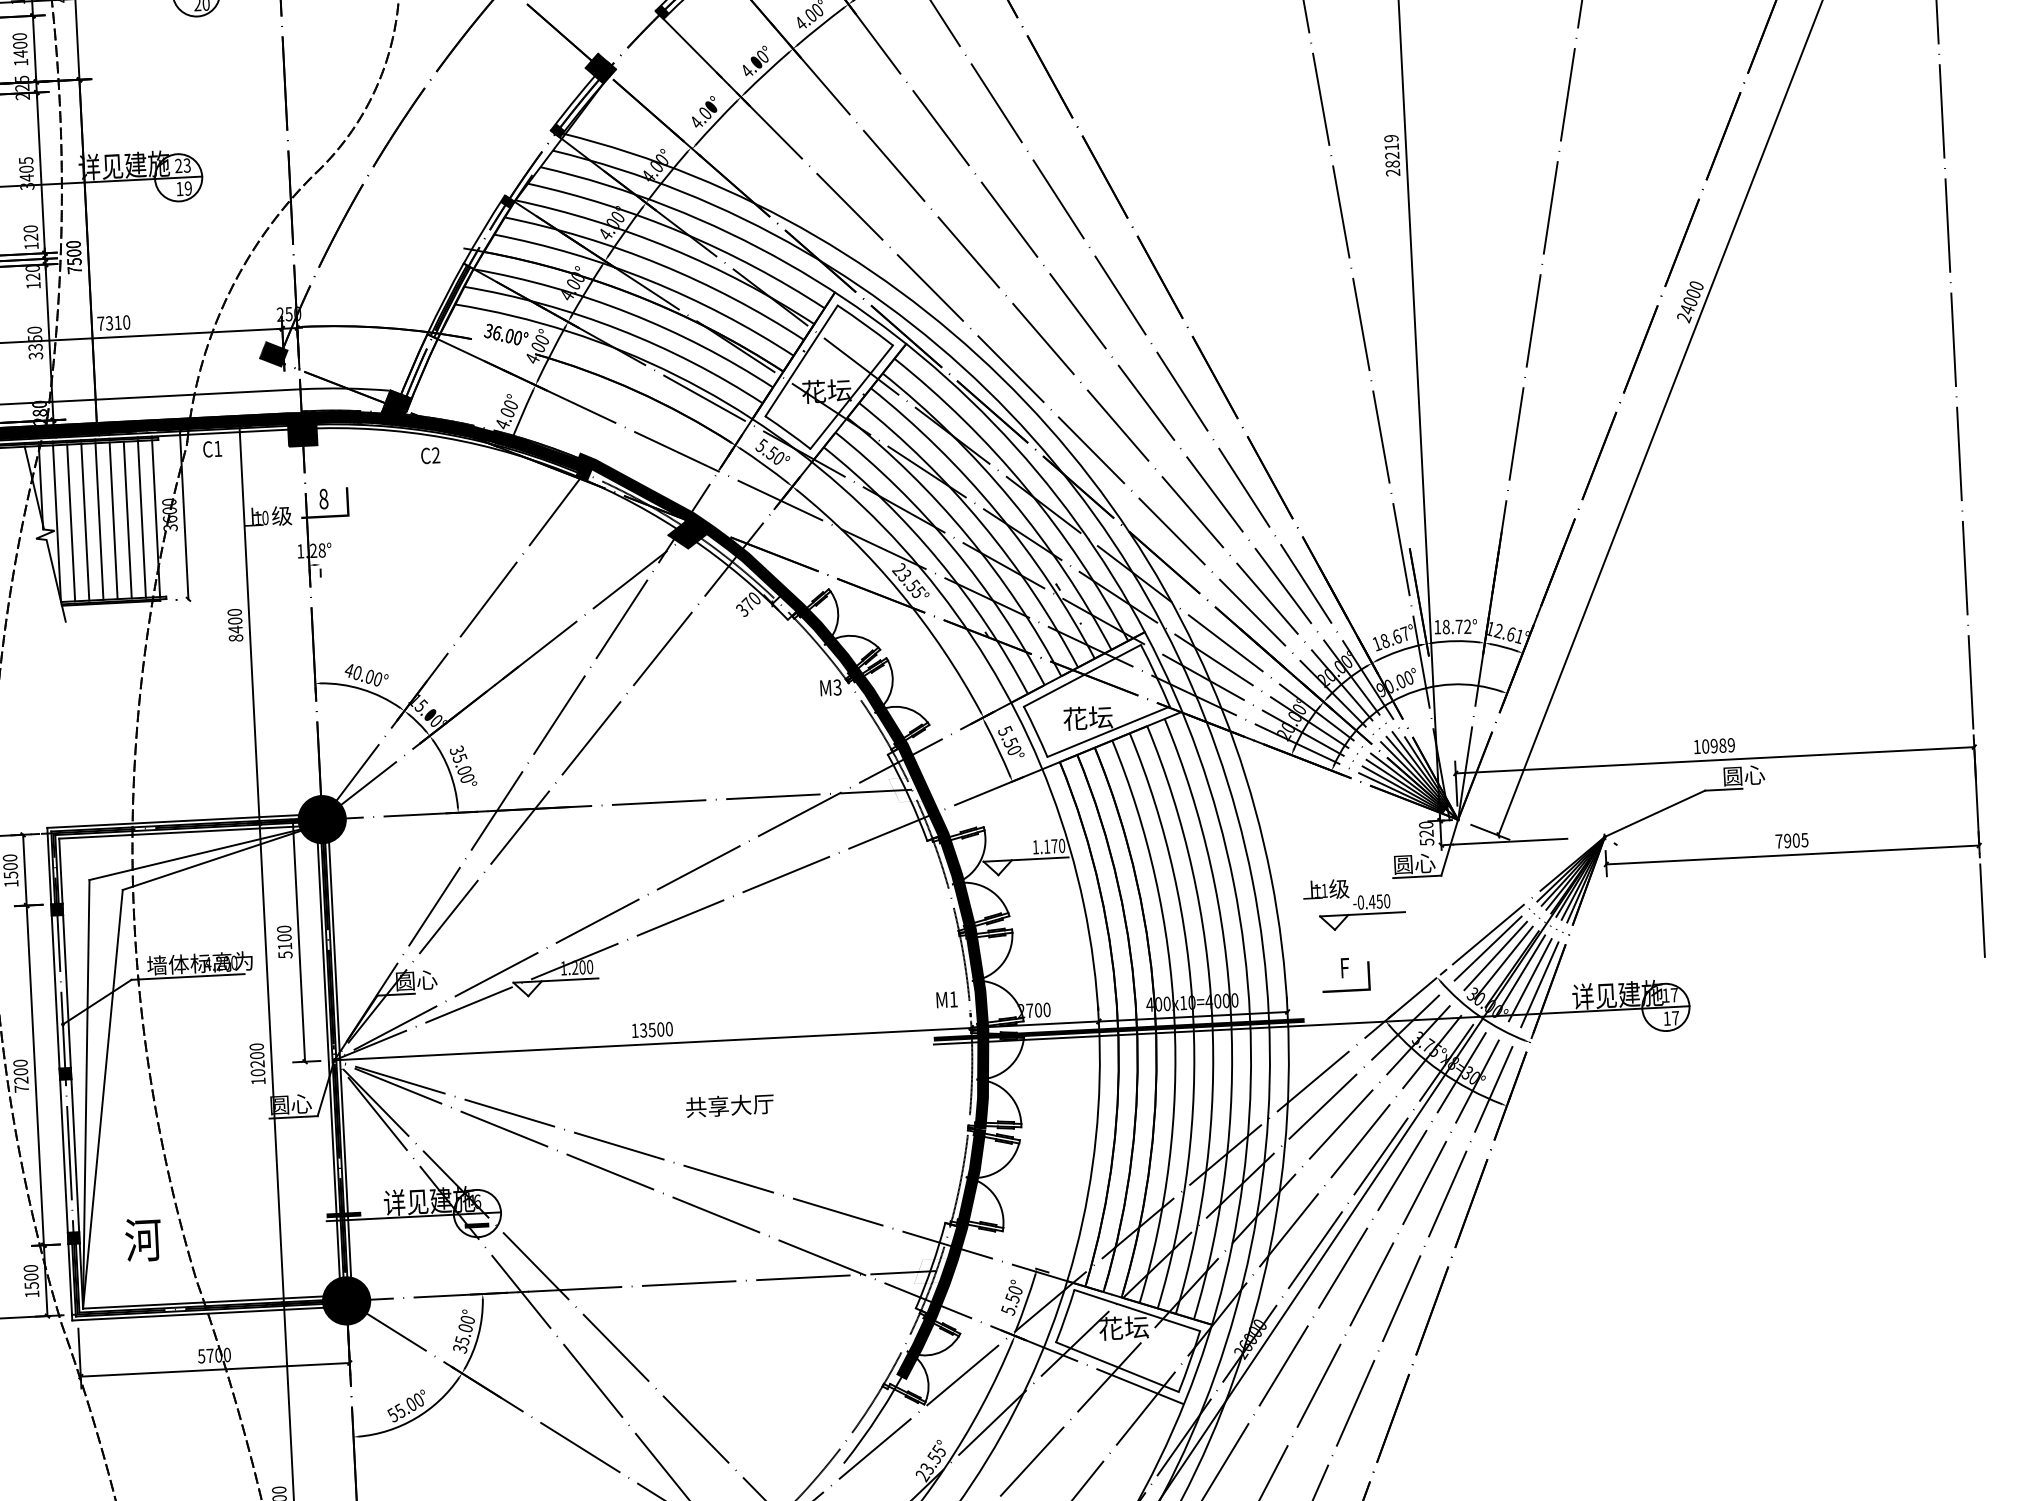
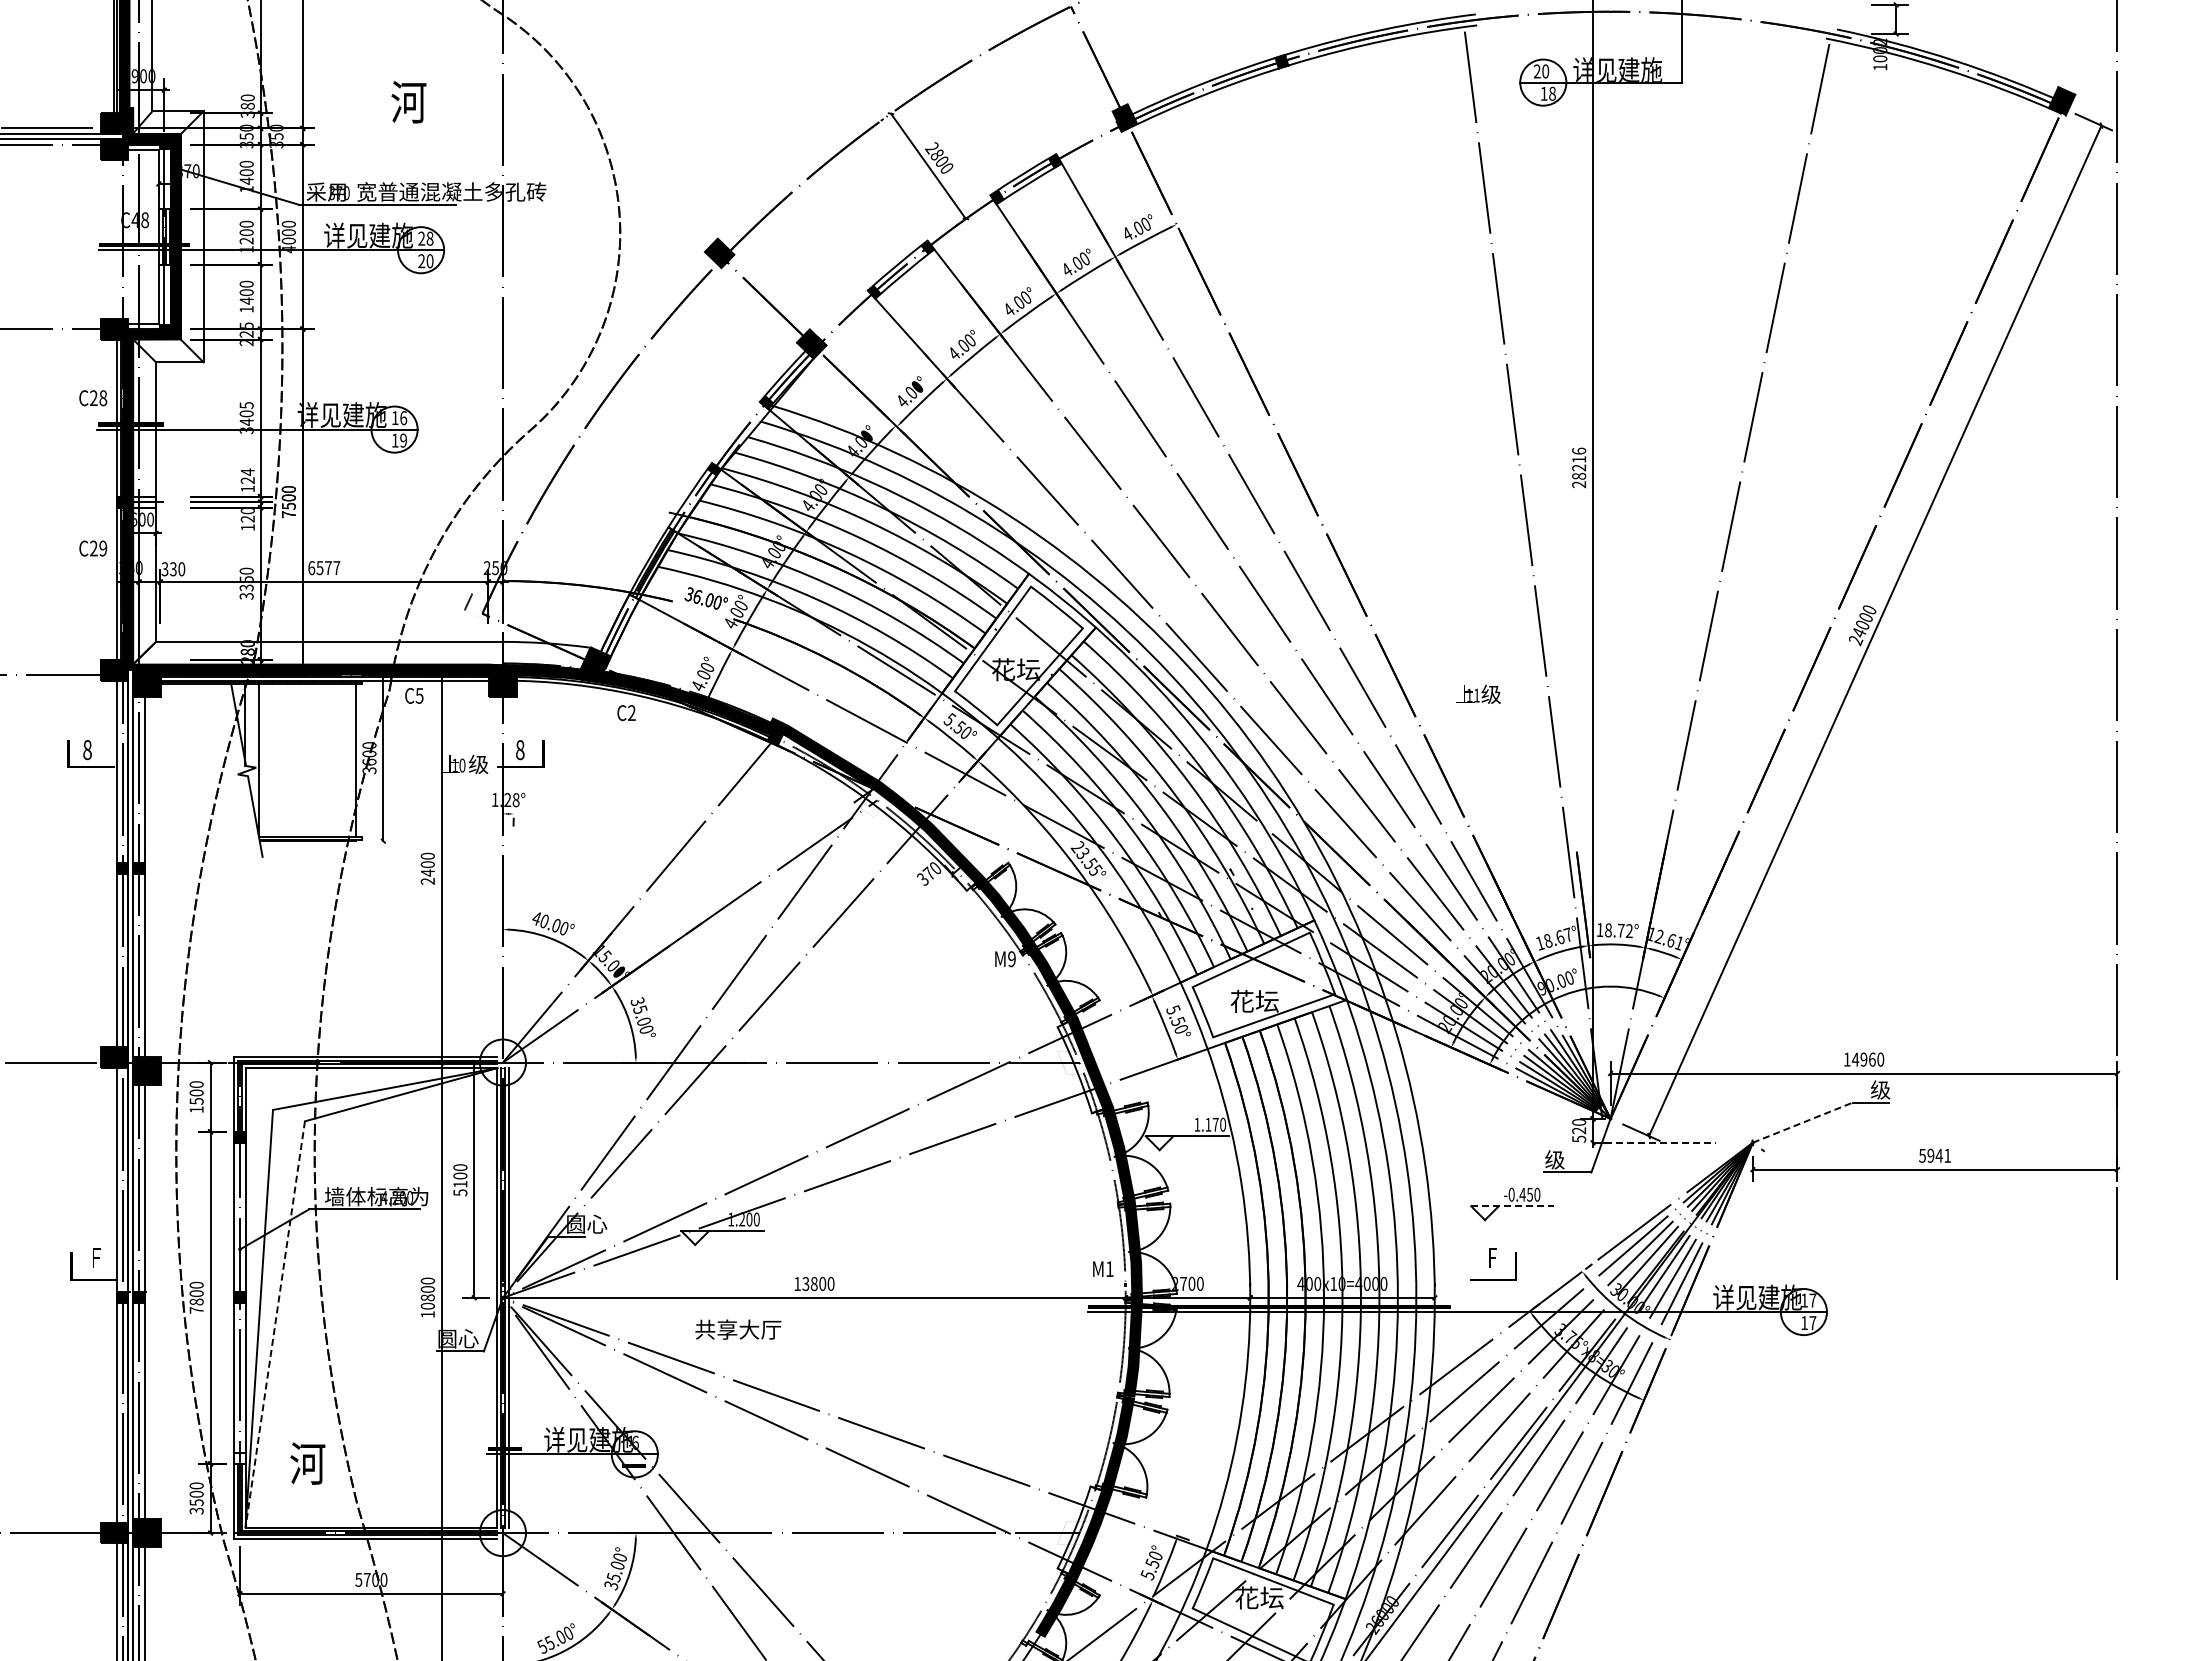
text: (1391, 137) -> (1579, 450), 28219 -> 28216
text: (183, 166) -> (399, 418), 23 -> 16
text: (30, 229) -> (247, 472), 120 -> 124
text: (114, 323) -> (324, 568), 7310 -> 6577
fill: (273, 354) -> (478, 606), removed
text: (217, 448) -> (419, 695), C1 -> C5
line: (128, 519) -> (328, 760), removed
line: (141, 519) -> (341, 760), removed
line: (113, 520) -> (314, 760), removed
line: (85, 521) -> (286, 760), removed
line: (99, 521) -> (300, 760), removed
line: (70, 522) -> (272, 760), removed
fill: (688, 533) -> (874, 801), removed
text: (235, 638) -> (427, 881), 8400 -> 2400
text: (837, 687) -> (1011, 959), M3 -> M9
text: (1717, 745) -> (1867, 1059), 10989 -> 14960
text: (1743, 775) -> (1891, 1089), 圆心 -> 级
line: (1654, 813) -> (1802, 1122), solid -> dashed
fill: (321, 819) -> (502, 1062), removed
text: (1792, 840) -> (1935, 1155), 7905 -> 5941
line: (1510, 841) -> (1660, 1142), solid -> dashed
text: (1414, 863) -> (1565, 1159), 圆心 -> 级
text: (1326, 888) -> (1478, 693), moved
line: (1362, 914) -> (1512, 1206), solid -> dashed
text: (651, 1029) -> (813, 1283), 13500 -> 13800
text: (257, 1063) -> (427, 1297), 10200 -> 10800
text: (21, 1079) -> (196, 1301), 7200 -> 7800
line: (103, 1099) -> (275, 1324), solid -> dashed
text: (730, 1105) -> (738, 1329), moved
fill: (73, 1237) -> (239, 1457), removed
text: (31, 1293) -> (196, 1510), 1500 -> 3500
fill: (346, 1301) -> (502, 1533), removed

